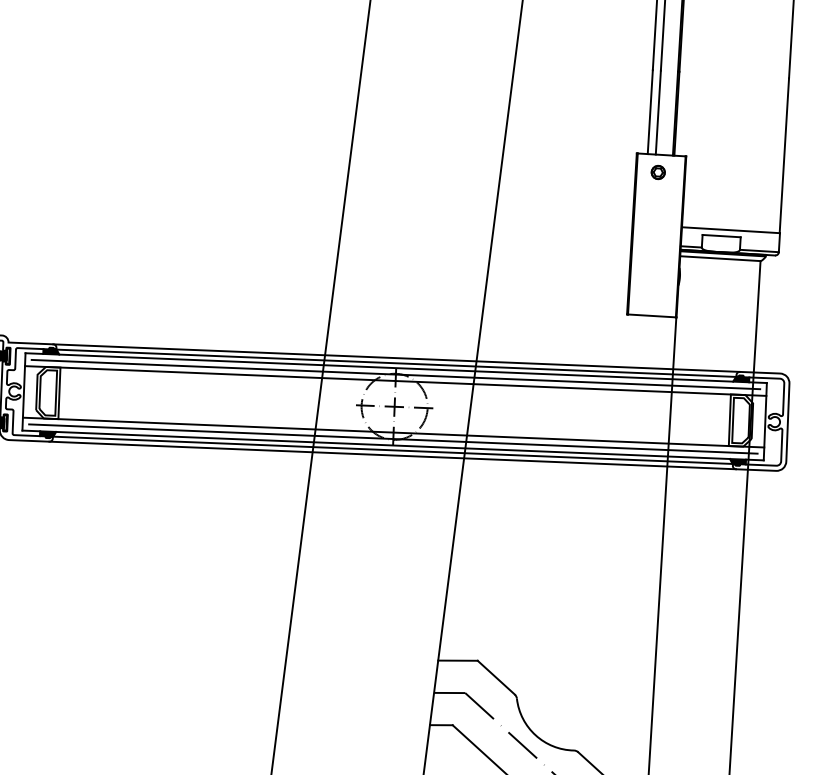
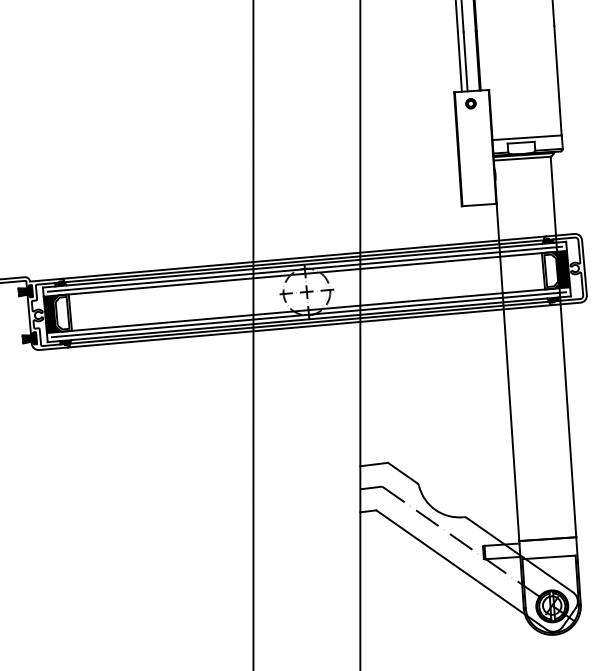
fill: (34, 392) -> (52, 314), added
fill: (755, 420) -> (561, 269), added

